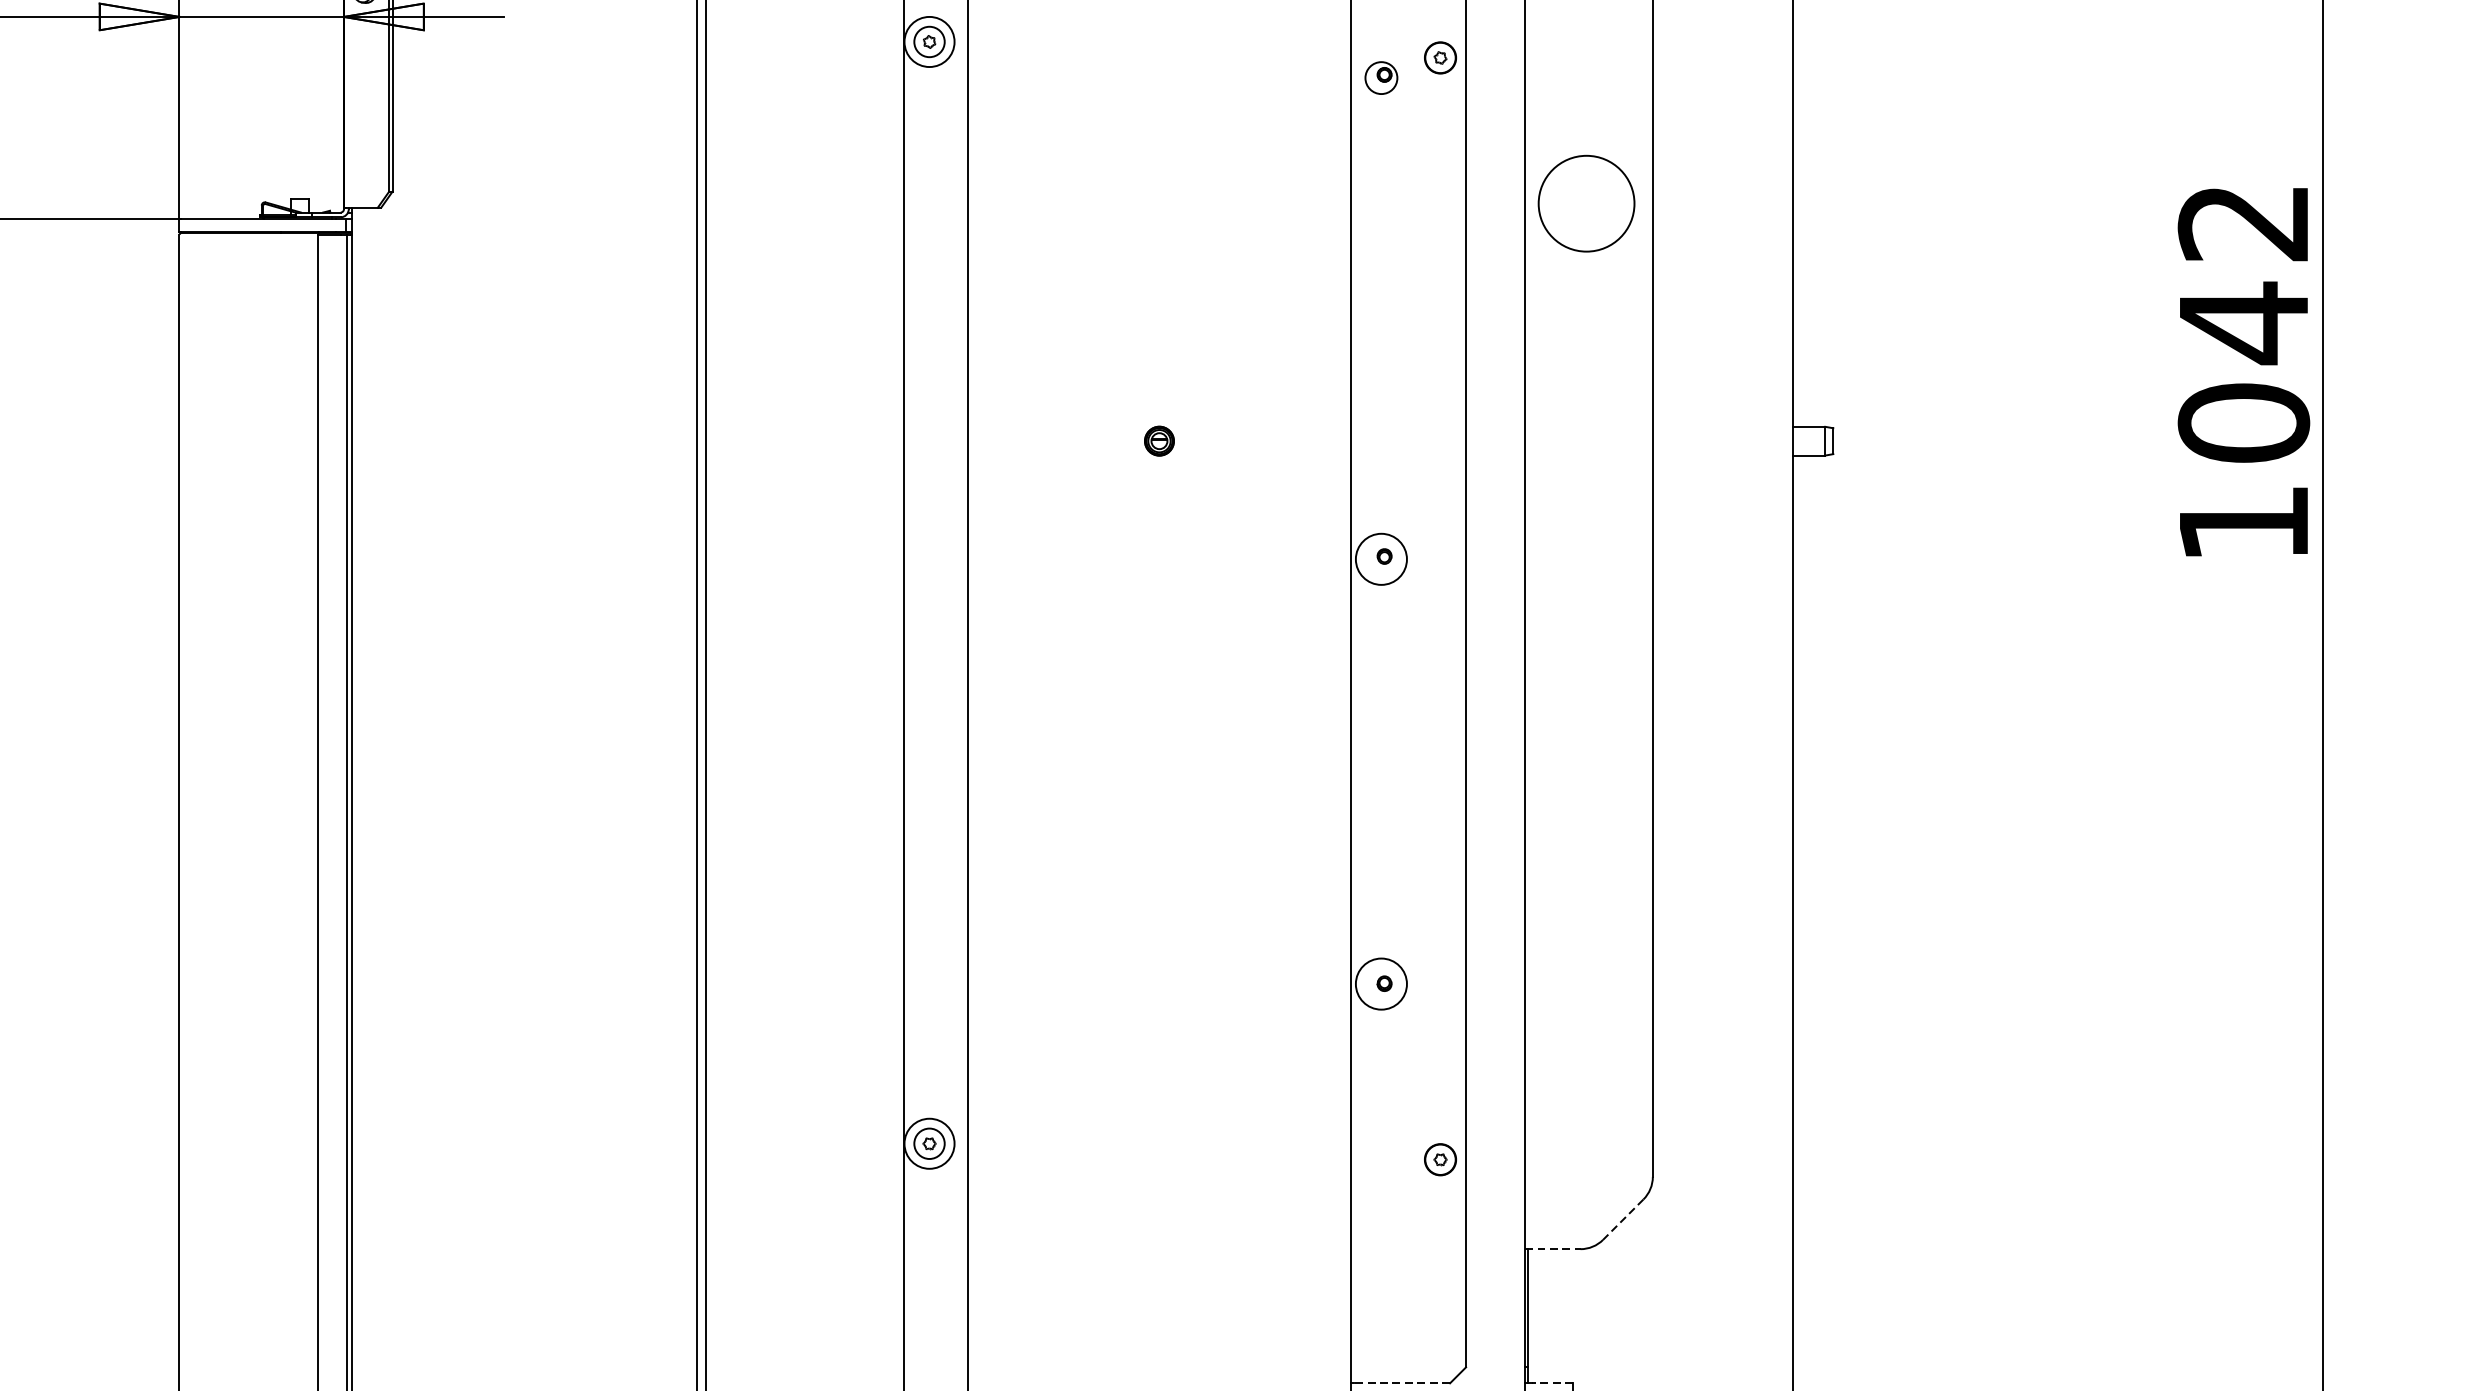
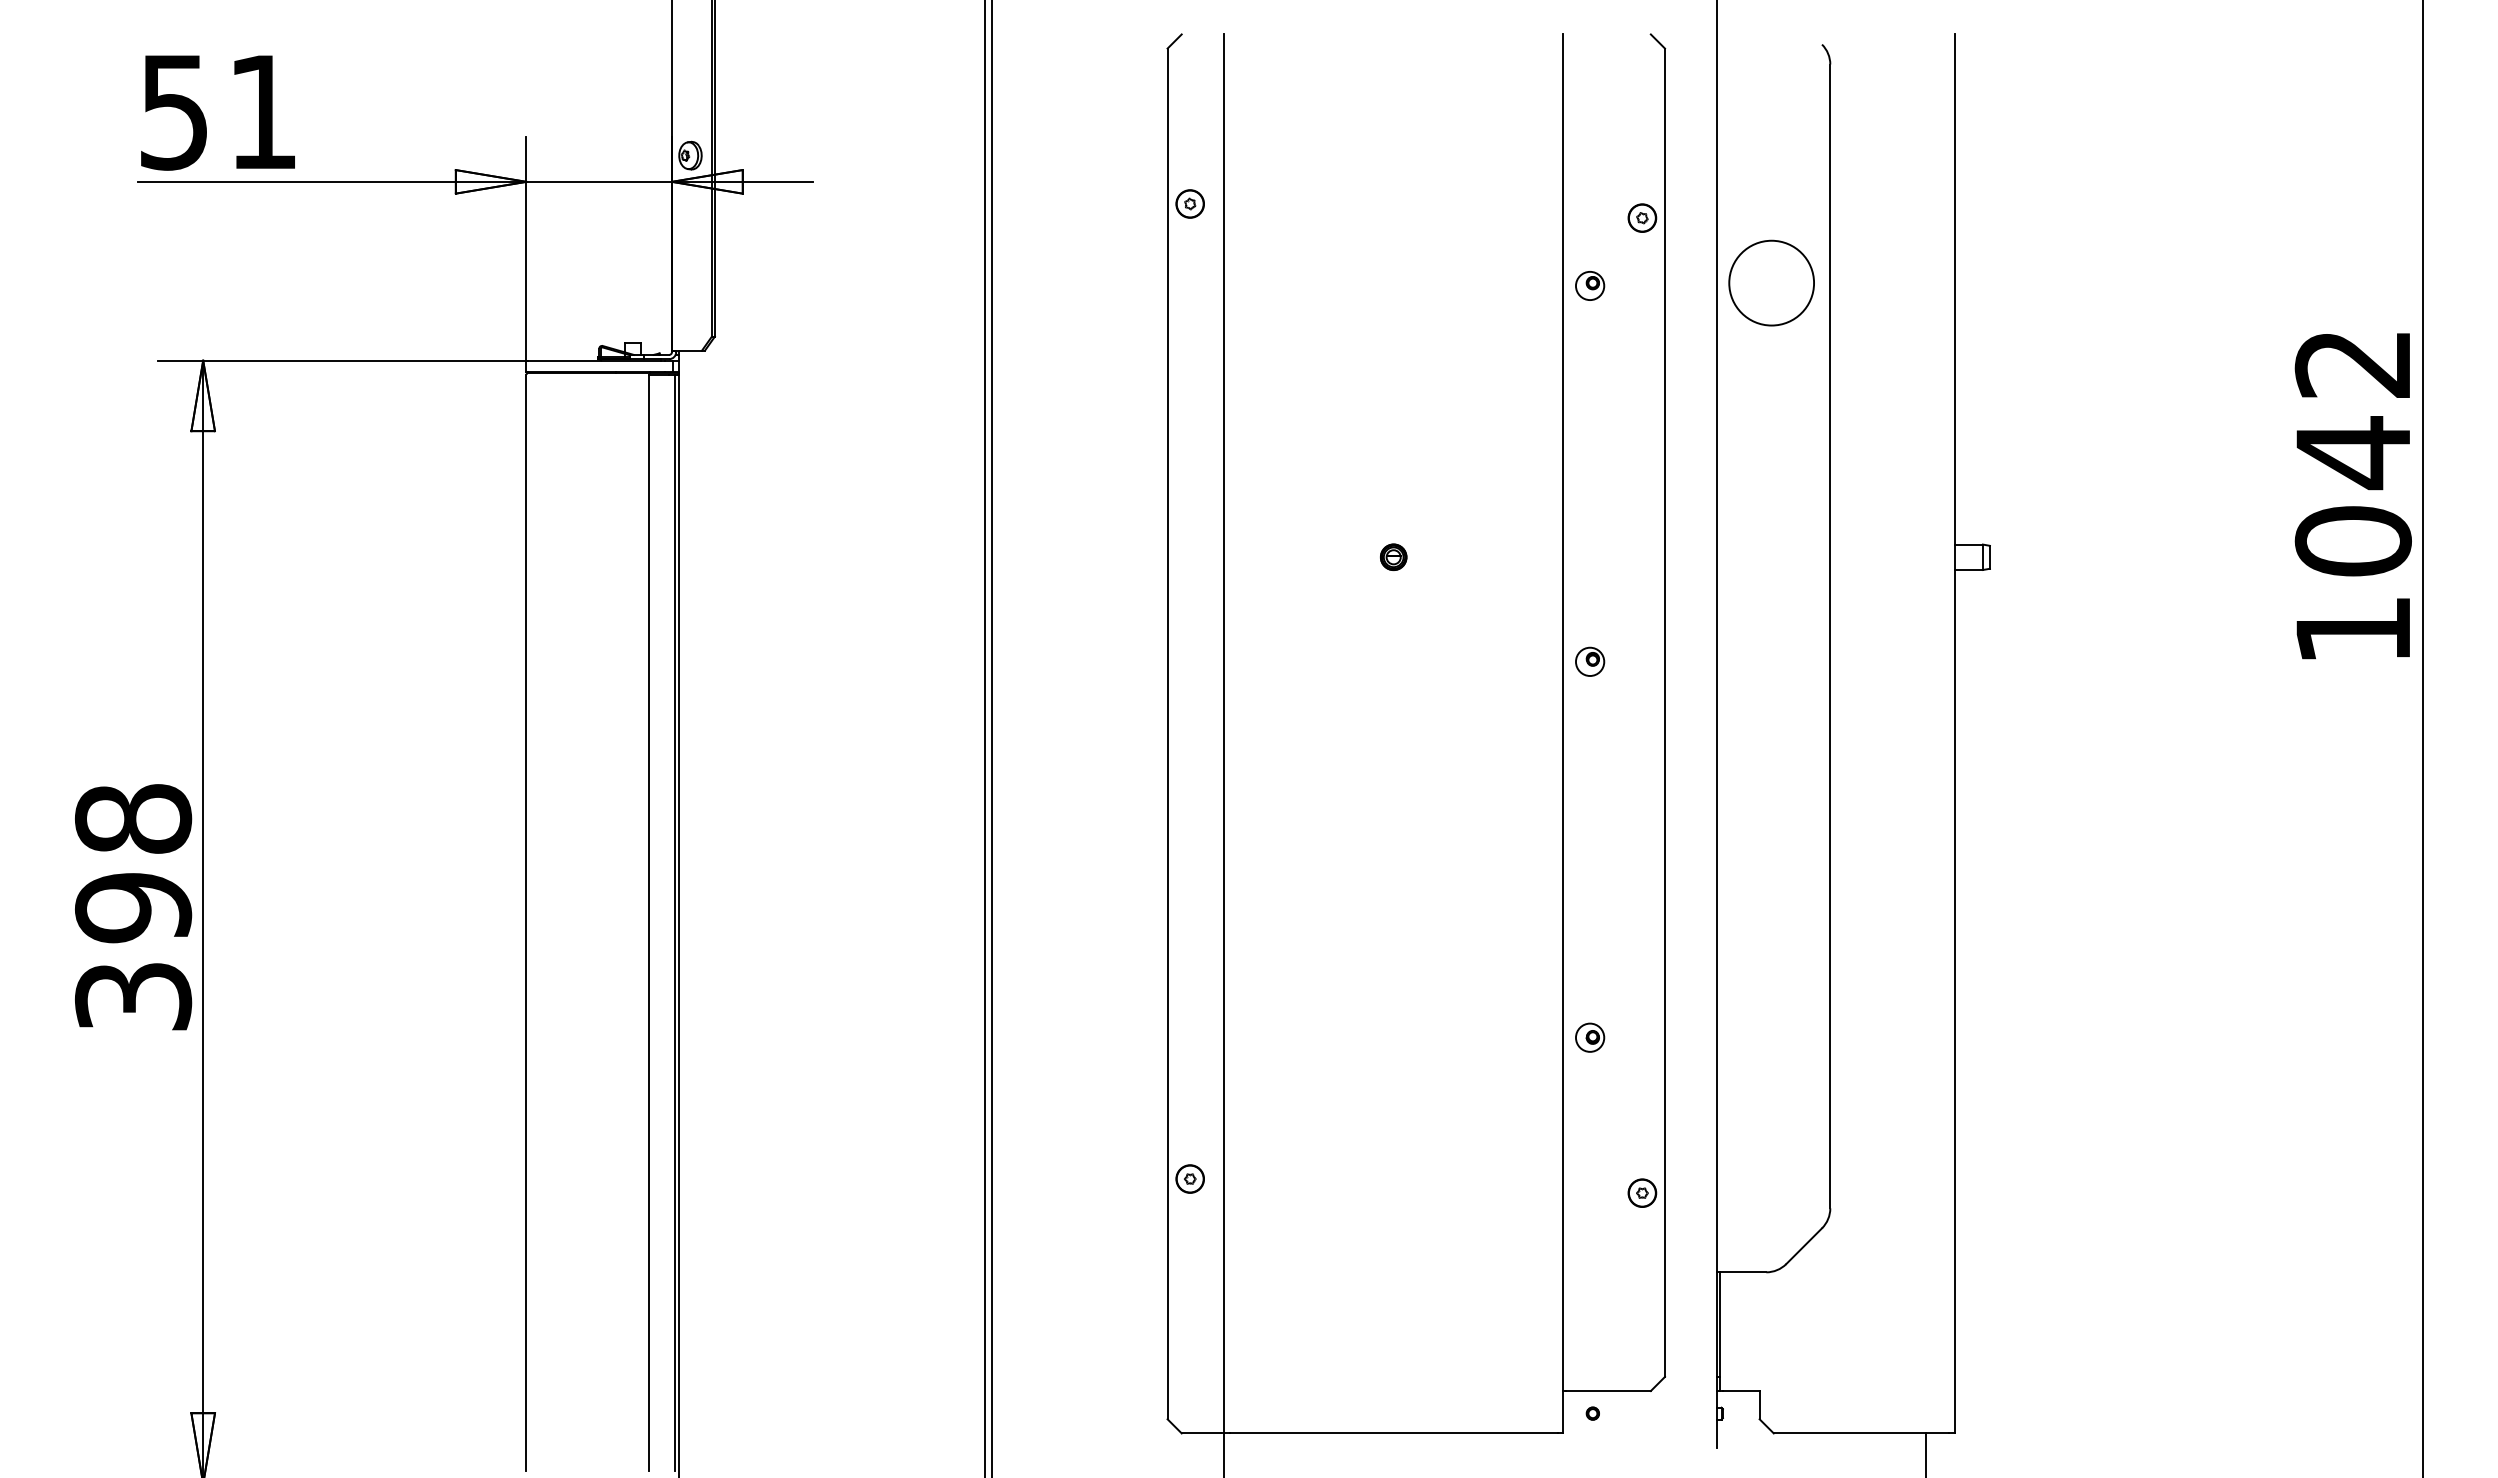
circle: (929, 41) -> (1190, 203), size x0.62
part: (1381, 77) -> (1590, 285), moved
circle: (1586, 202) -> (1771, 282), moved
circle: (1380, 558) -> (1589, 661), size x0.62
circle: (1380, 983) -> (1589, 1037), size x0.62
circle: (929, 1143) -> (1190, 1178), size x0.62
line: (1622, 1219) -> (1803, 1246), dashed -> solid
line: (1552, 1249) -> (1741, 1272), dashed -> solid
line: (1401, 1383) -> (1607, 1391), dashed -> solid
line: (1551, 1383) -> (1740, 1391), dashed -> solid

